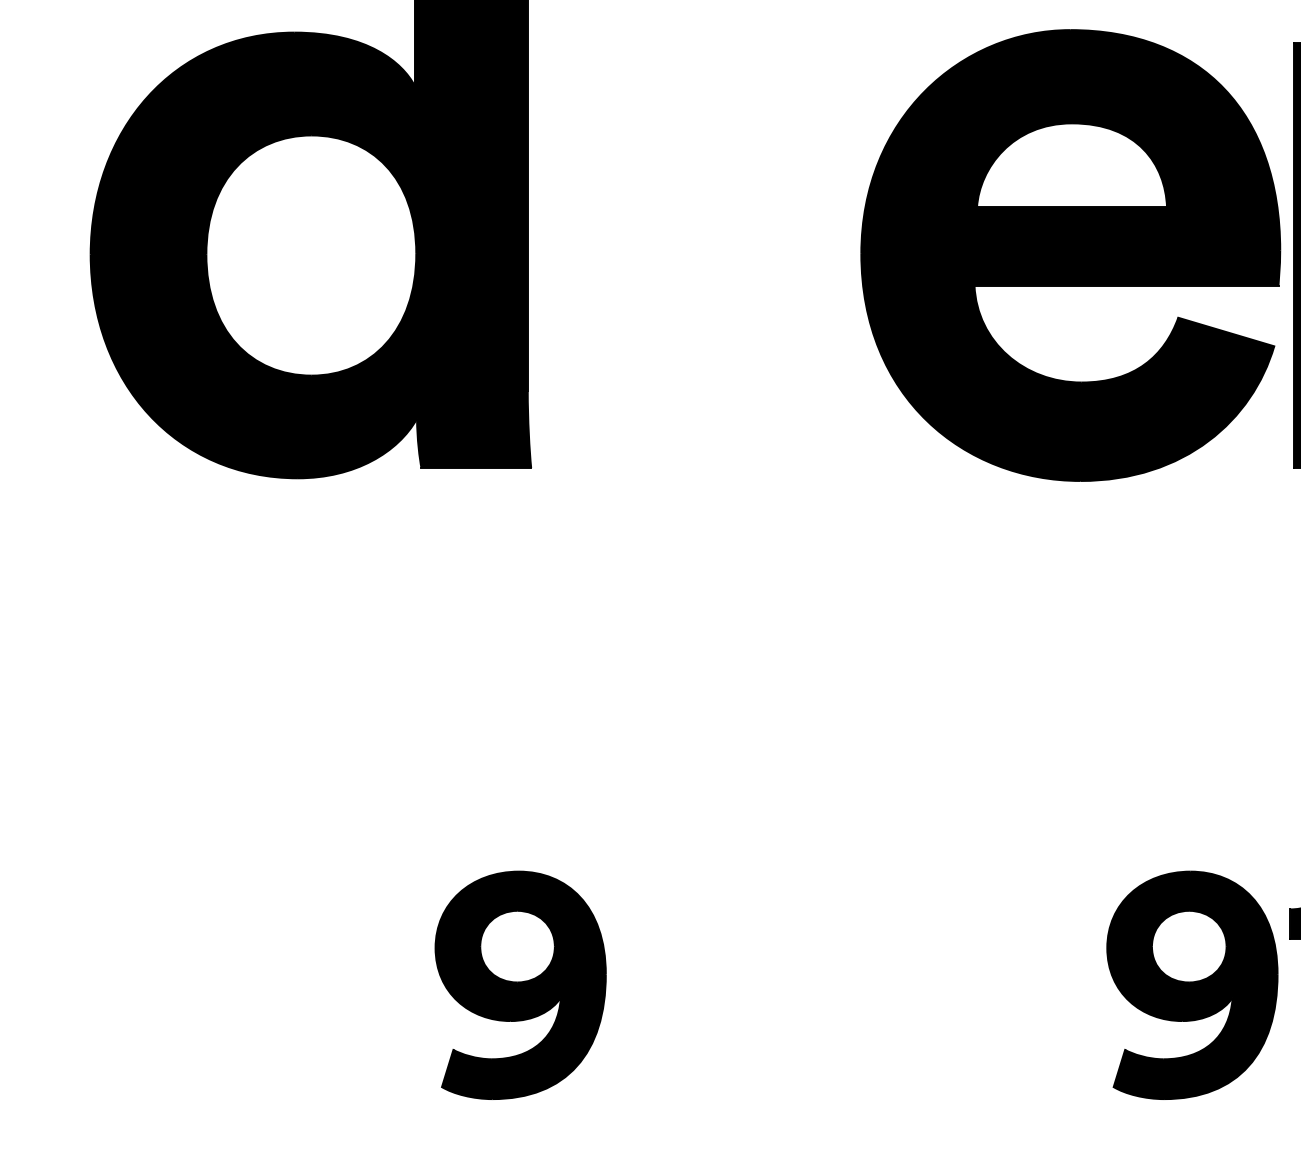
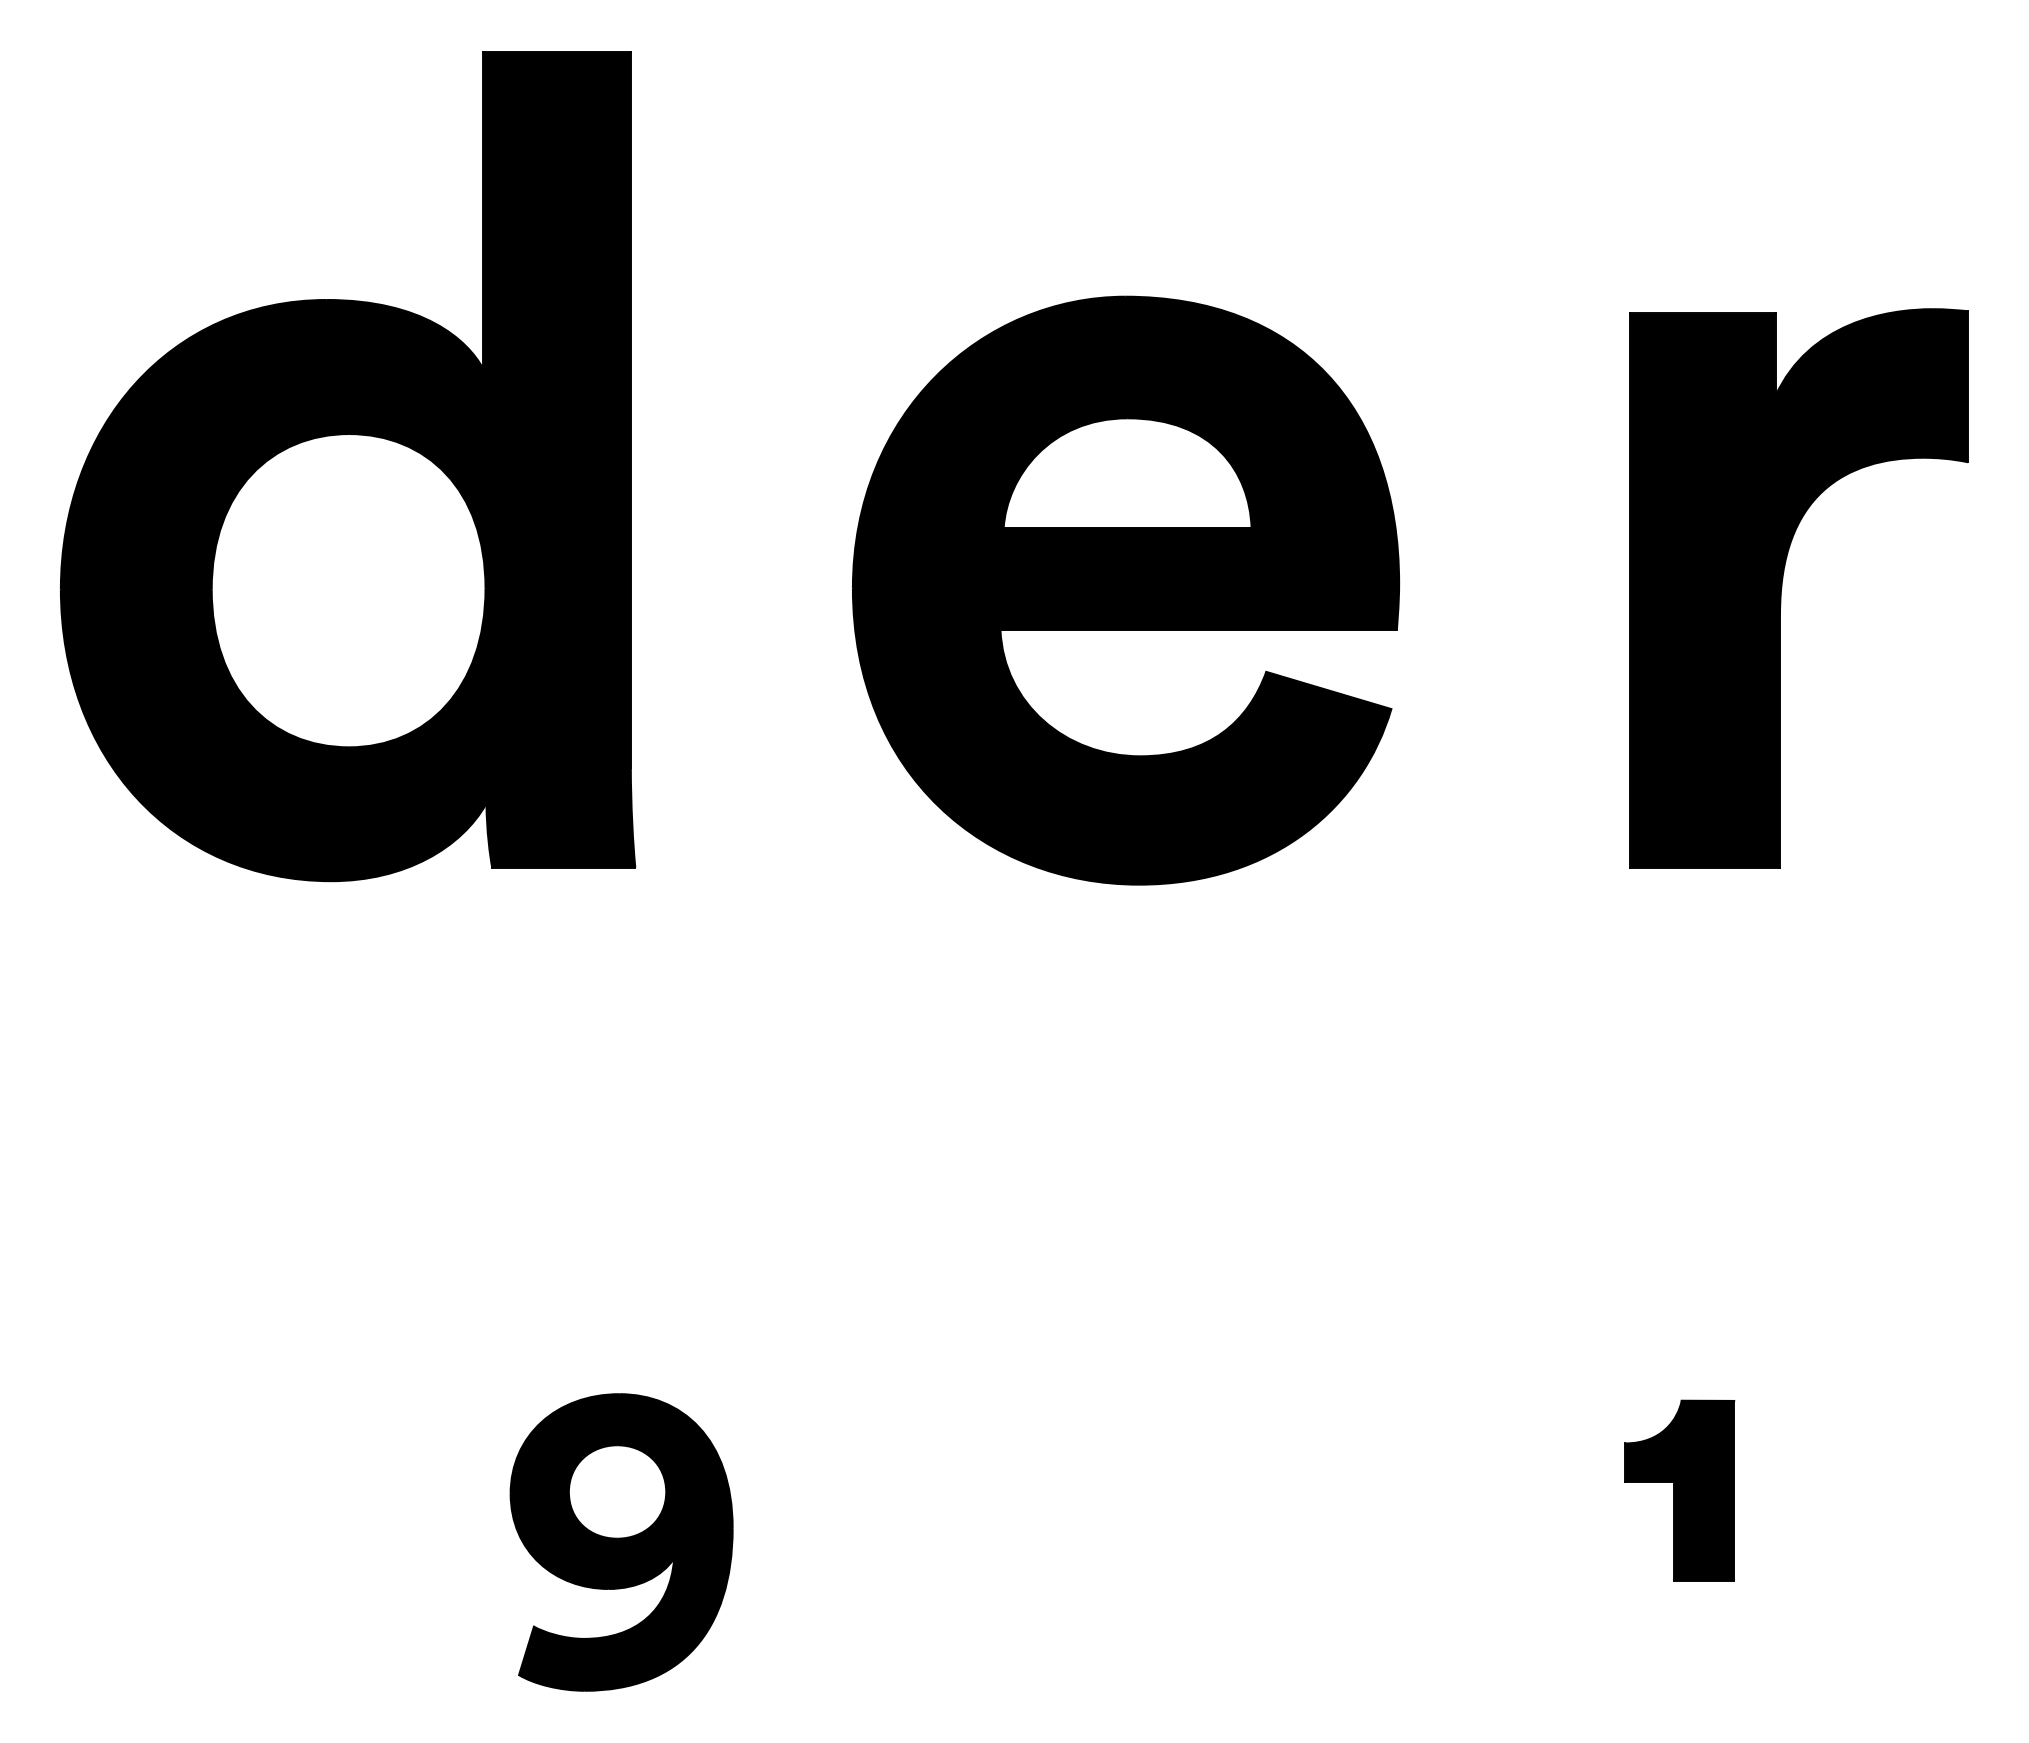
part: (1071, 255) -> (1126, 590), moved
part: (1192, 985) -> (1497, 1542), removed

